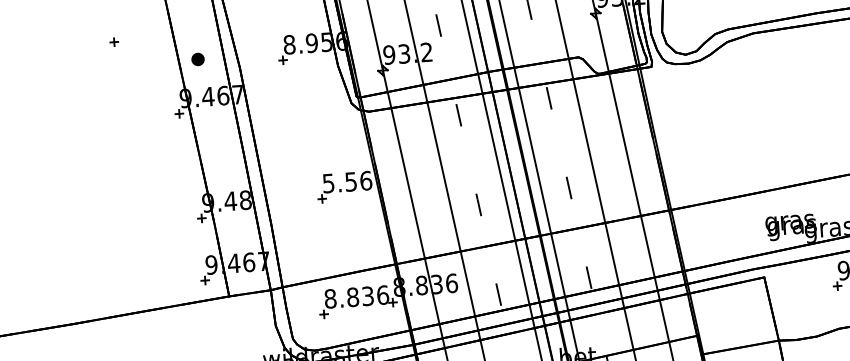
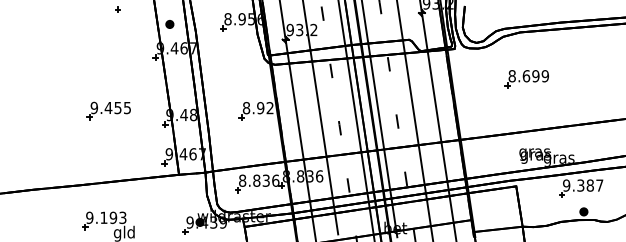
part: (768, 107) -> (526, 79), added
text: (346, 182) -> (257, 108), 5.56 -> 8.92
part: (110, 202) -> (108, 110), added

